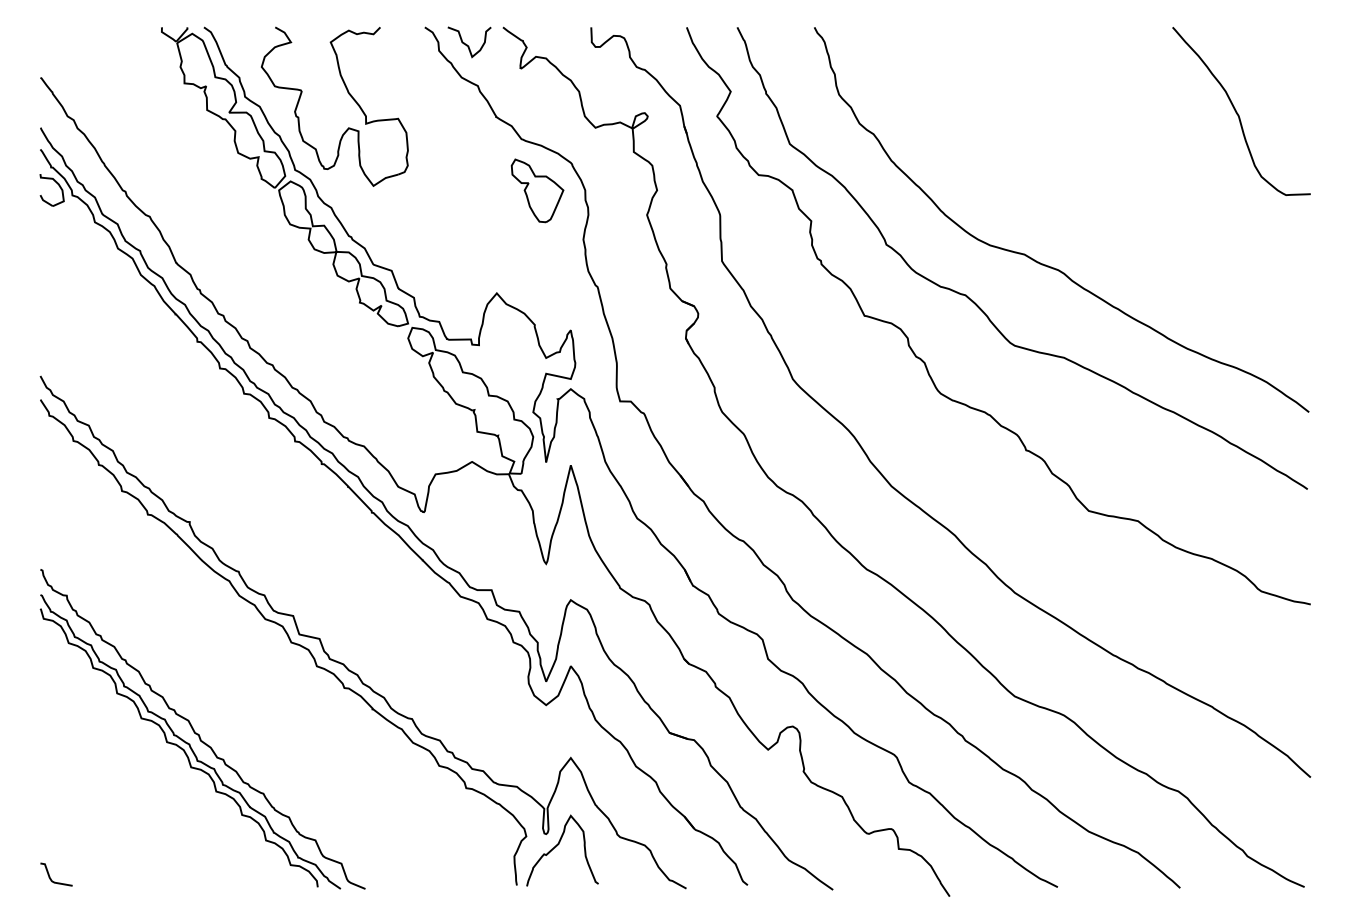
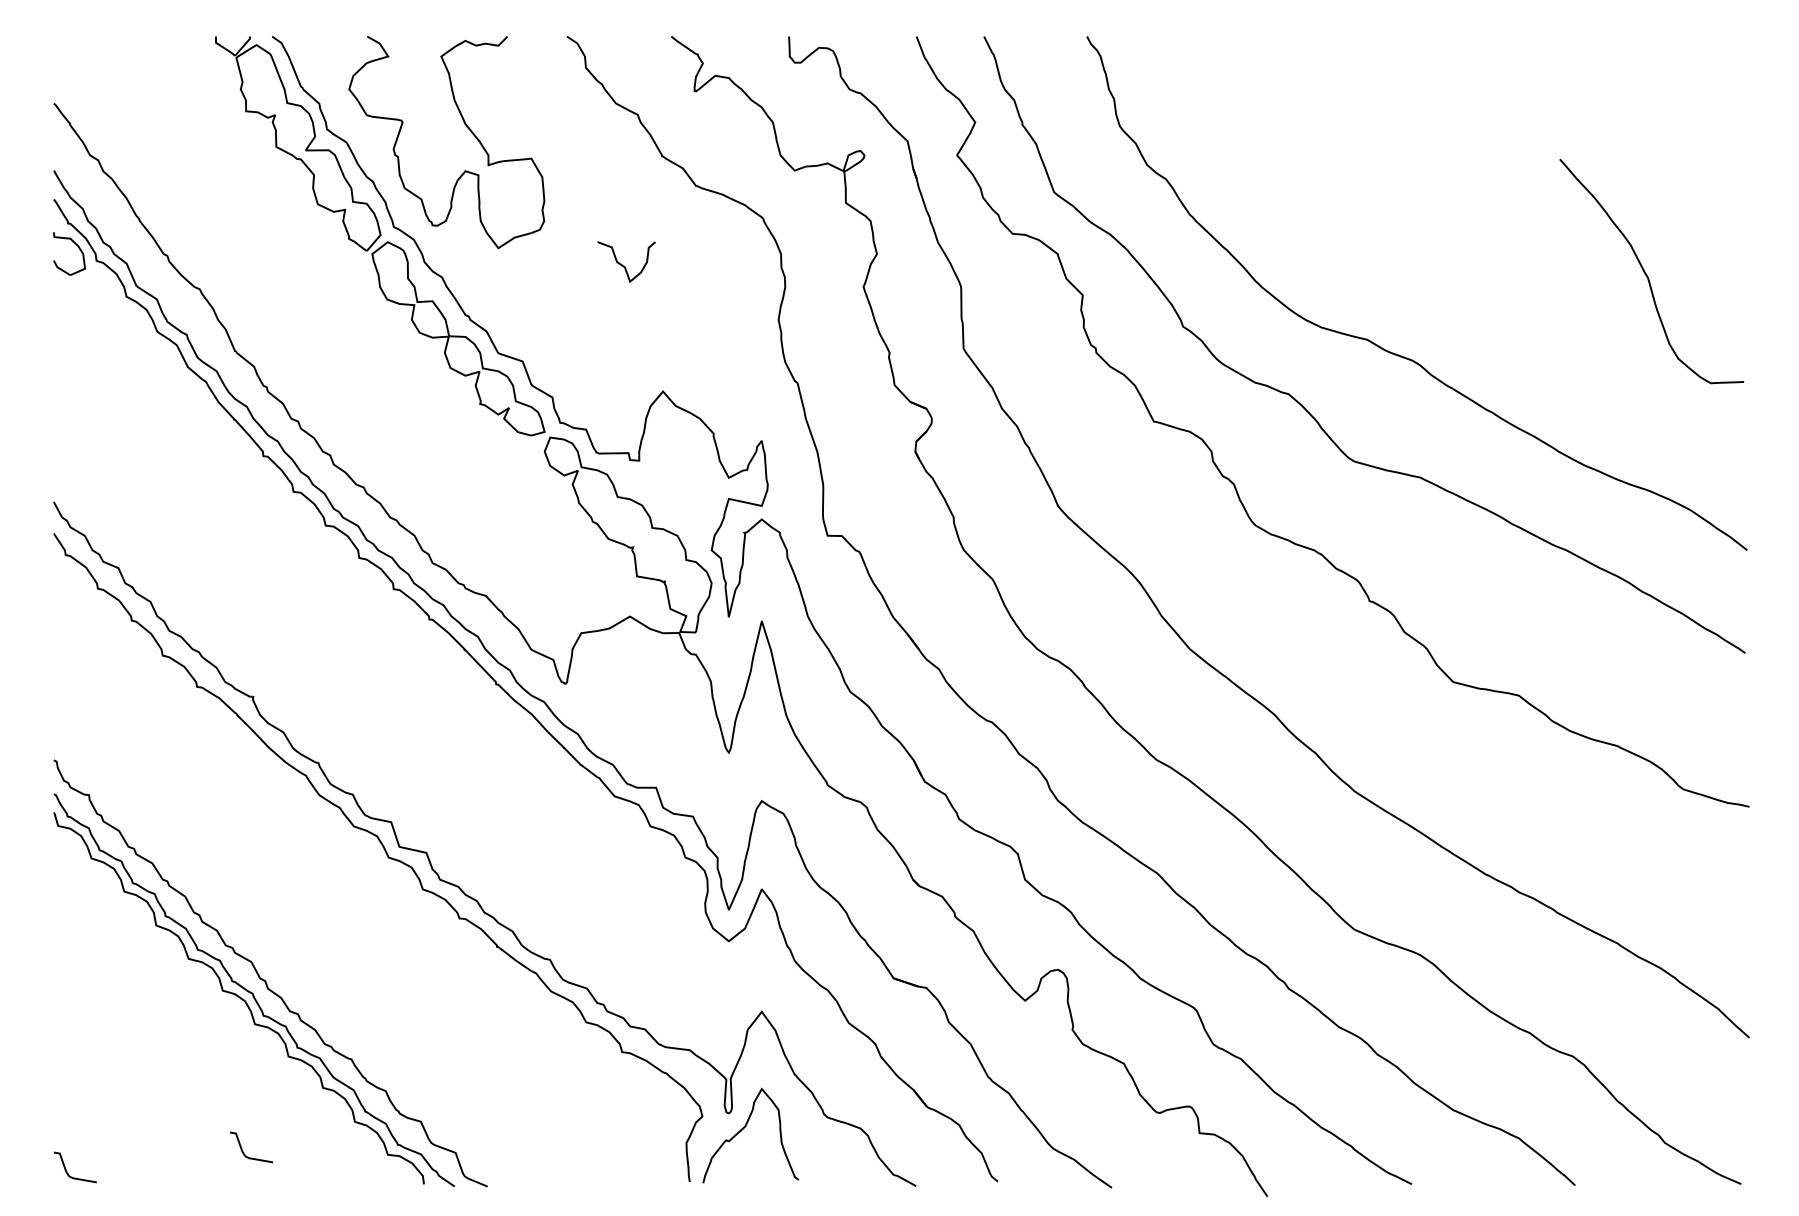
curve: (467, 44) -> (623, 264), moved
curve: (1238, 113) -> (1647, 274), moved
part: (537, 190) -> (717, 254), removed
curve: (182, 861) -> (243, 1149), added

